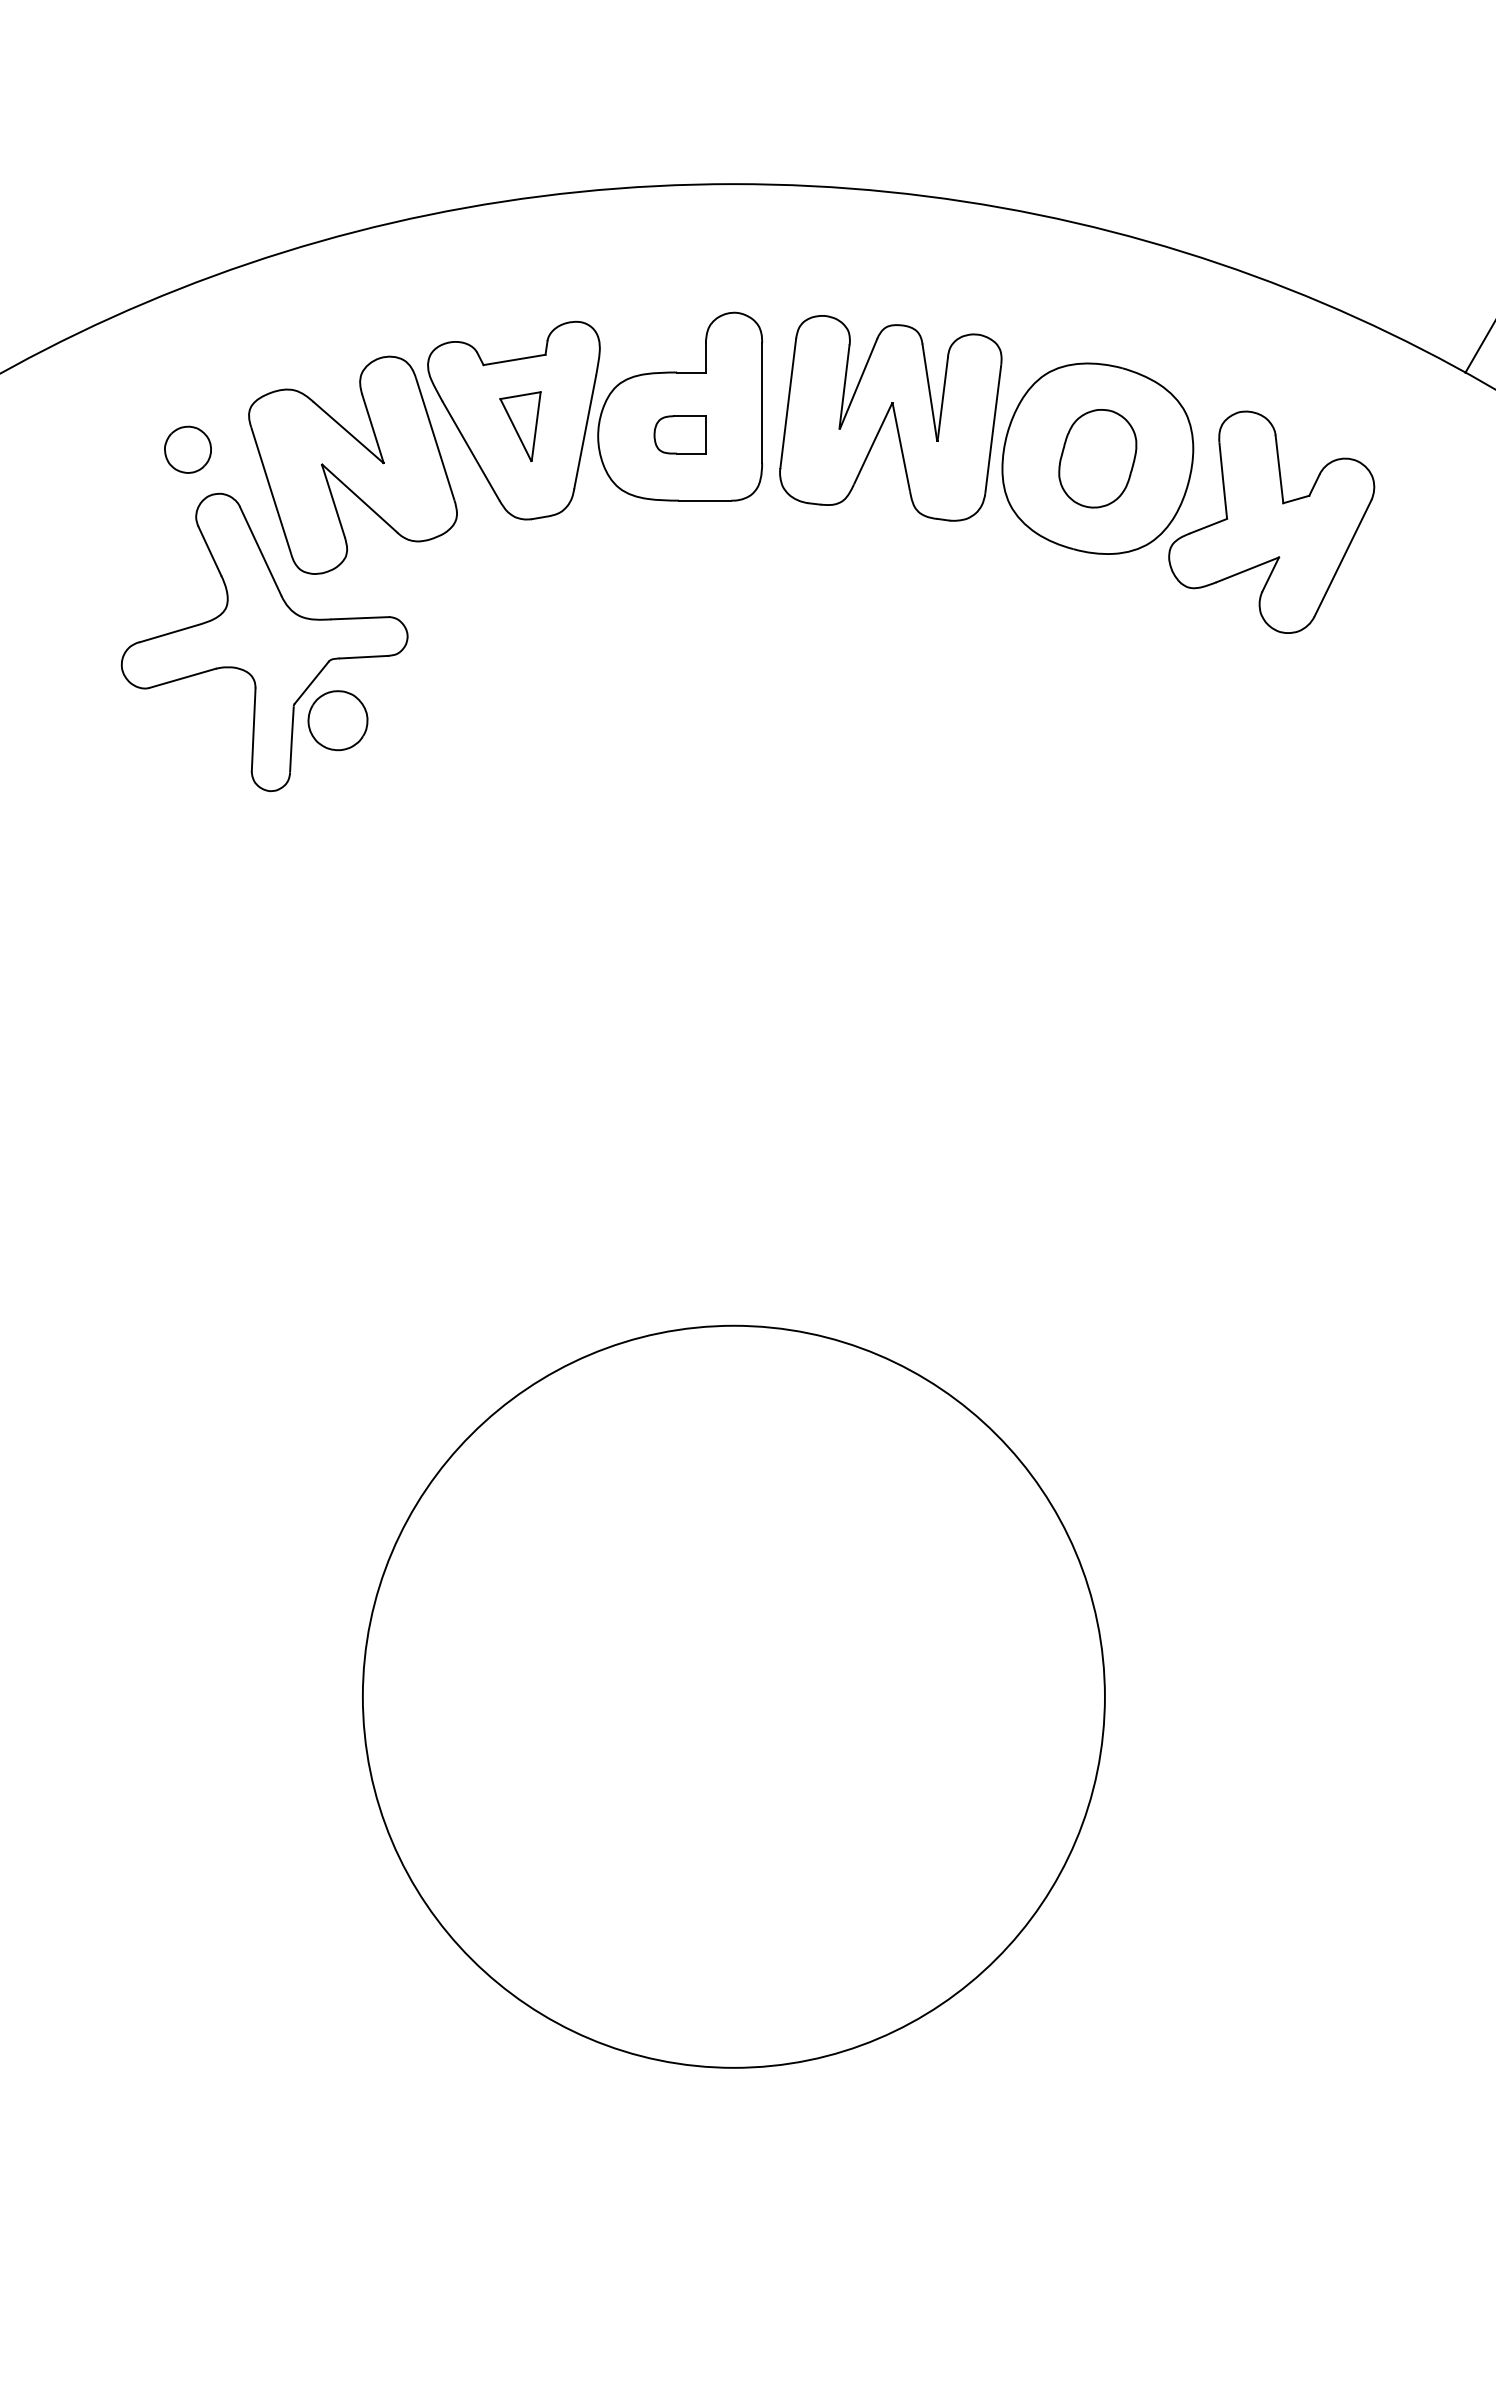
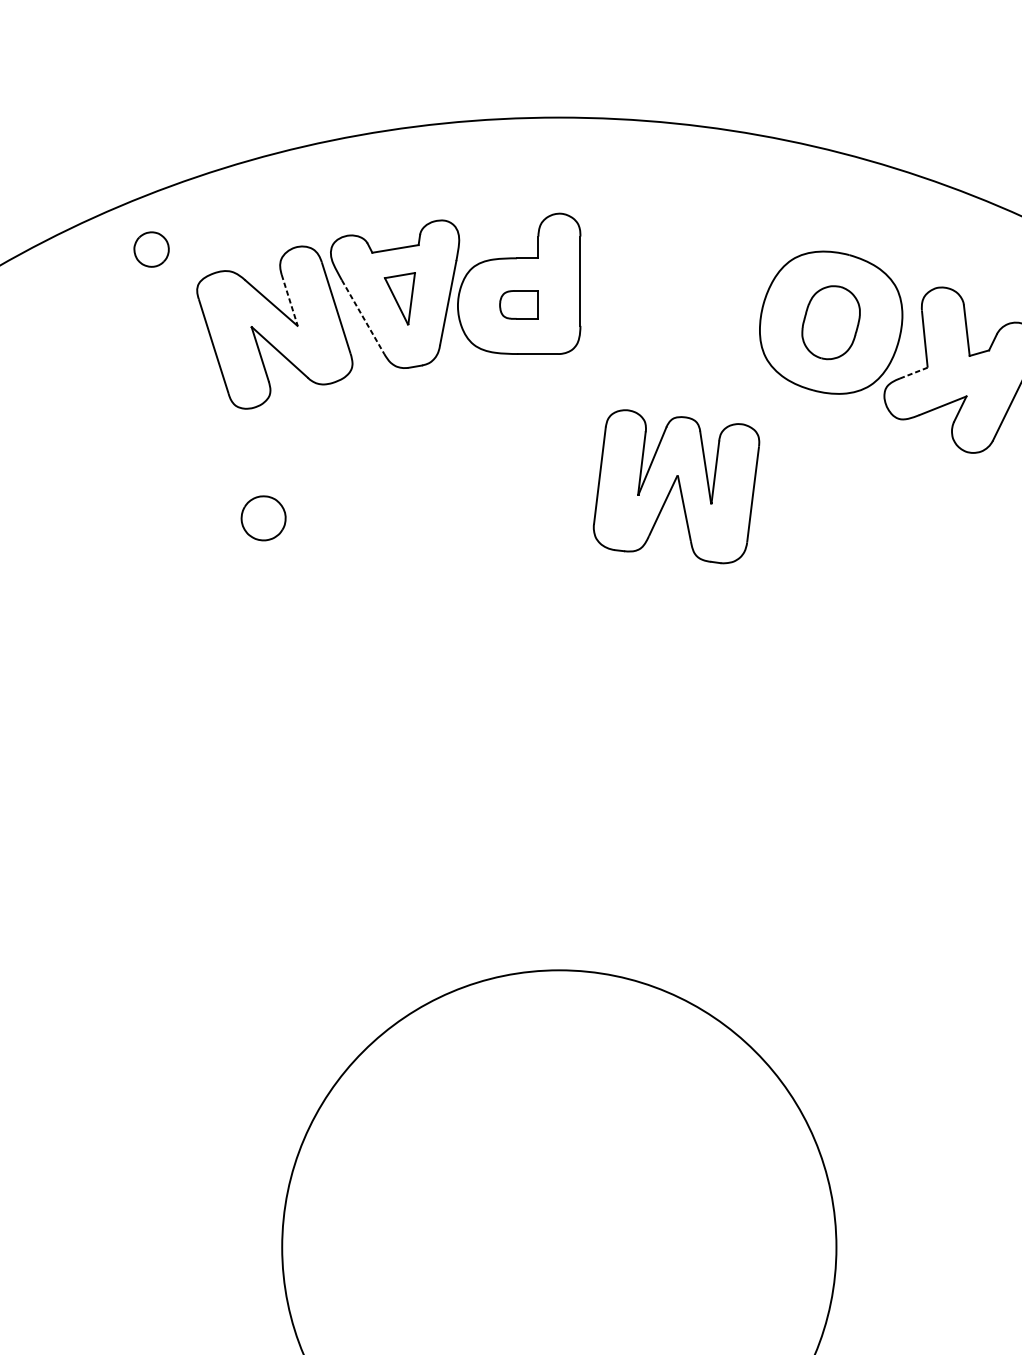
part: (890, 418) -> (676, 486), moved
line: (372, 428) -> (289, 300), solid -> dashed
part: (187, 449) -> (151, 249), moved
line: (471, 451) -> (363, 317), solid -> dashed
line: (1208, 526) -> (913, 373), solid -> dashed
part: (264, 642) -> (208, 459), removed

